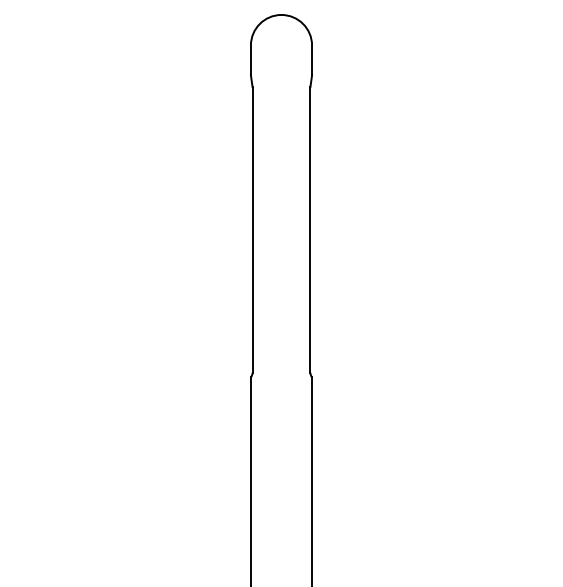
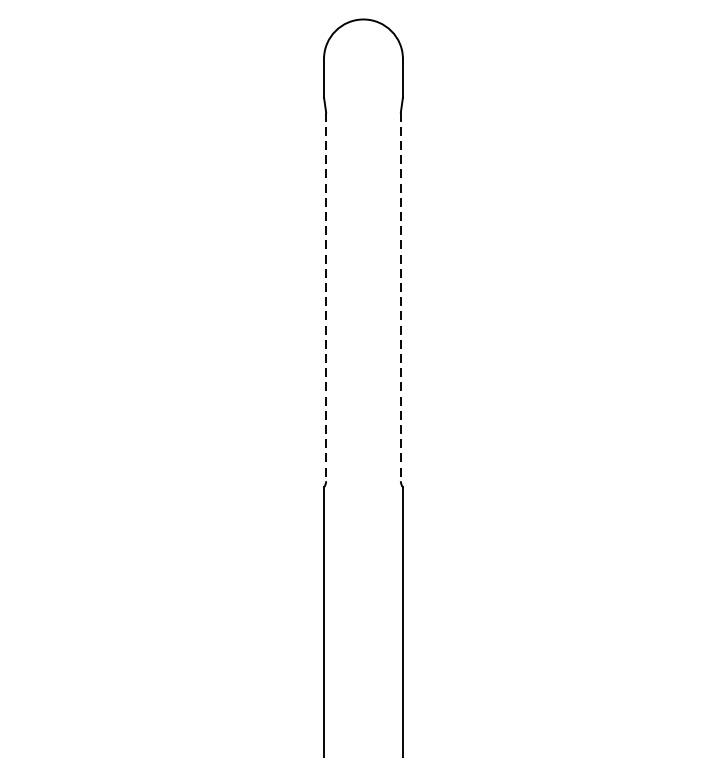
line: (252, 229) -> (326, 296), solid -> dashed
line: (310, 229) -> (400, 296), solid -> dashed

